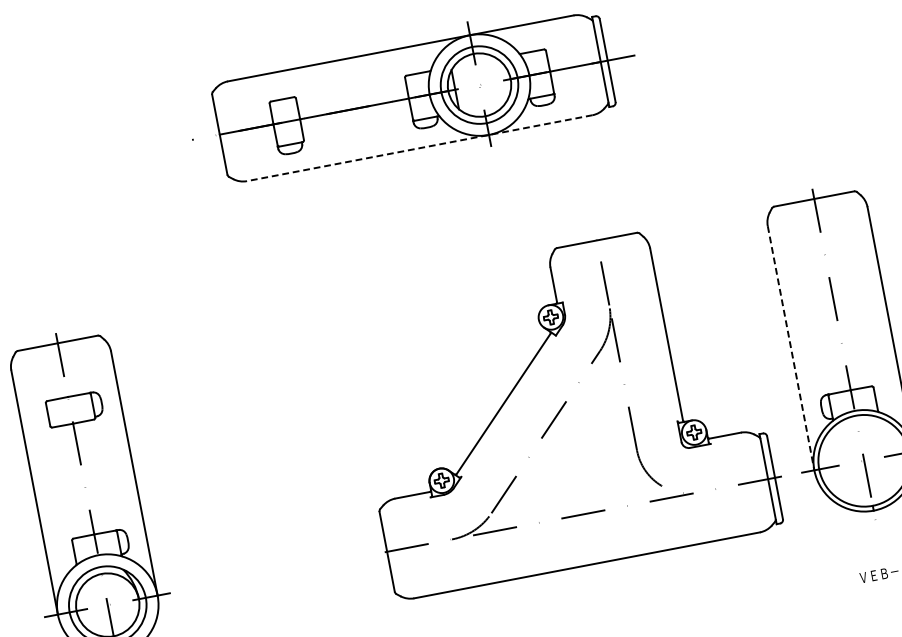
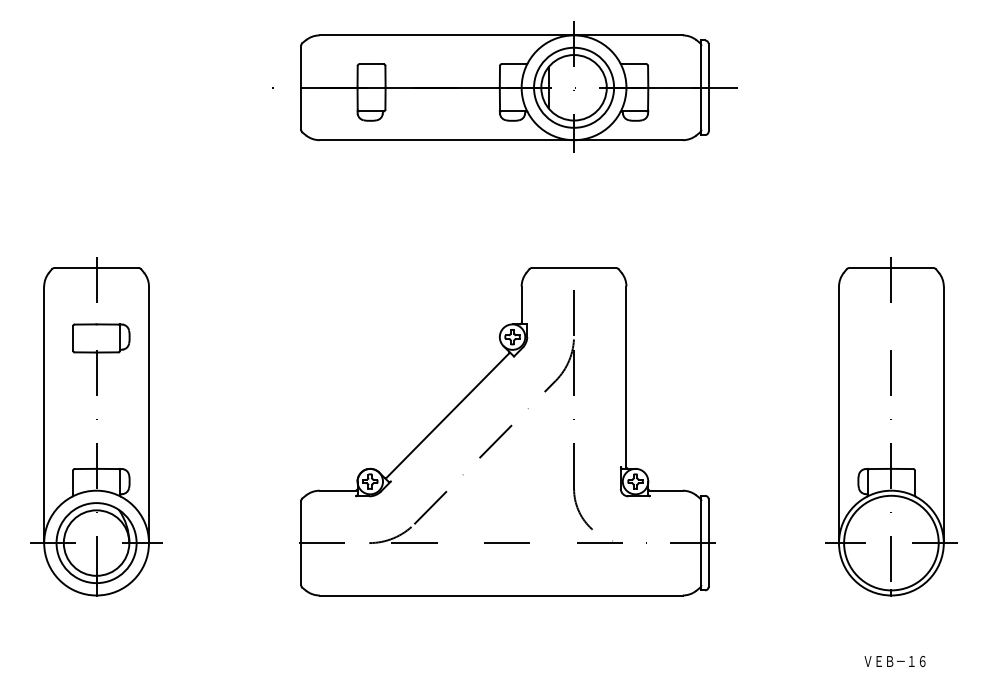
line: (420, 148) -> (501, 140), dashed -> solid
line: (791, 348) -> (839, 415), dashed -> solid
part: (563, 408) -> (507, 431), moved

